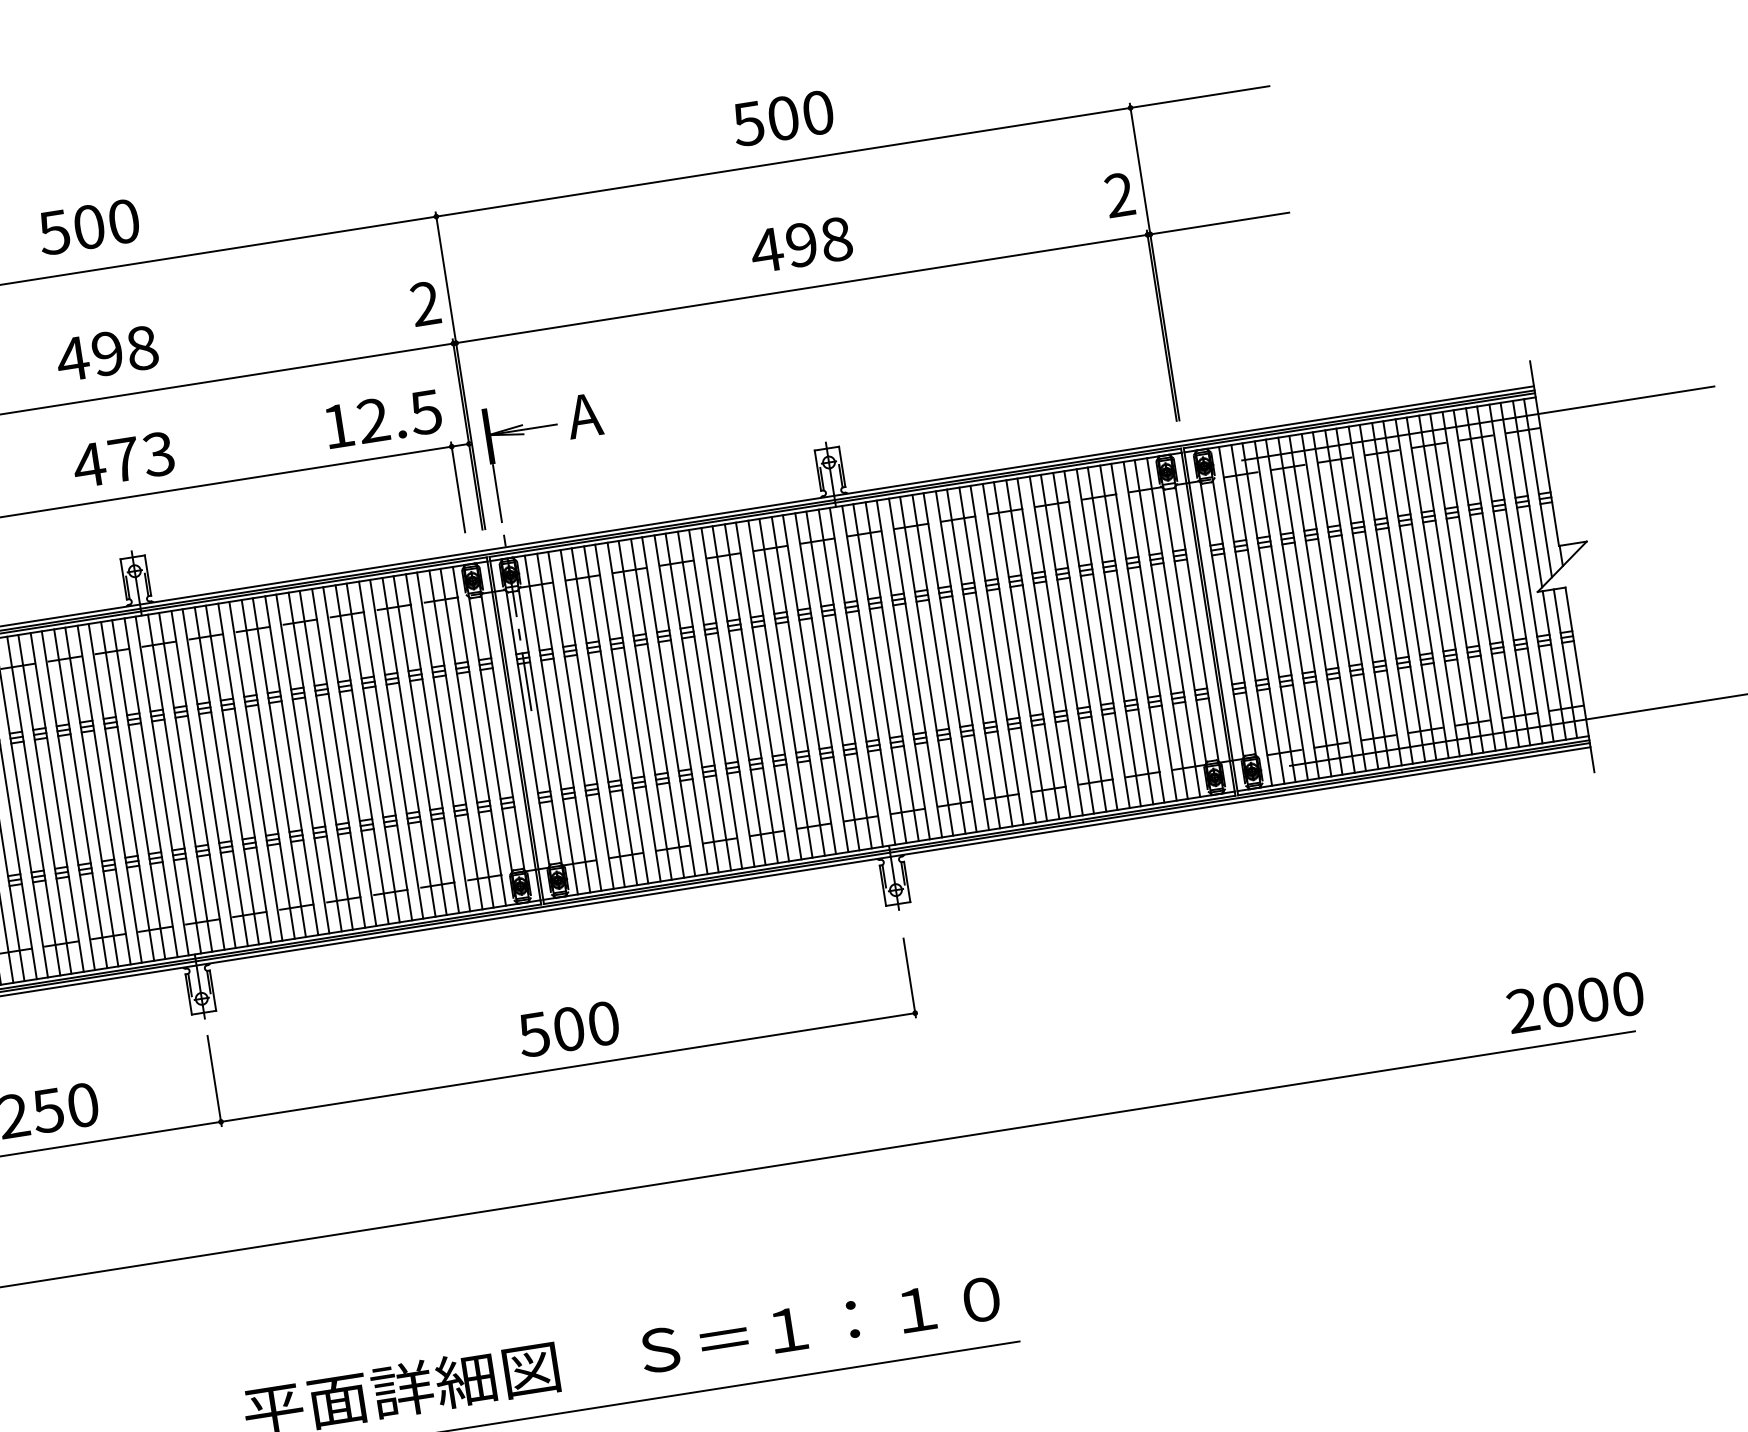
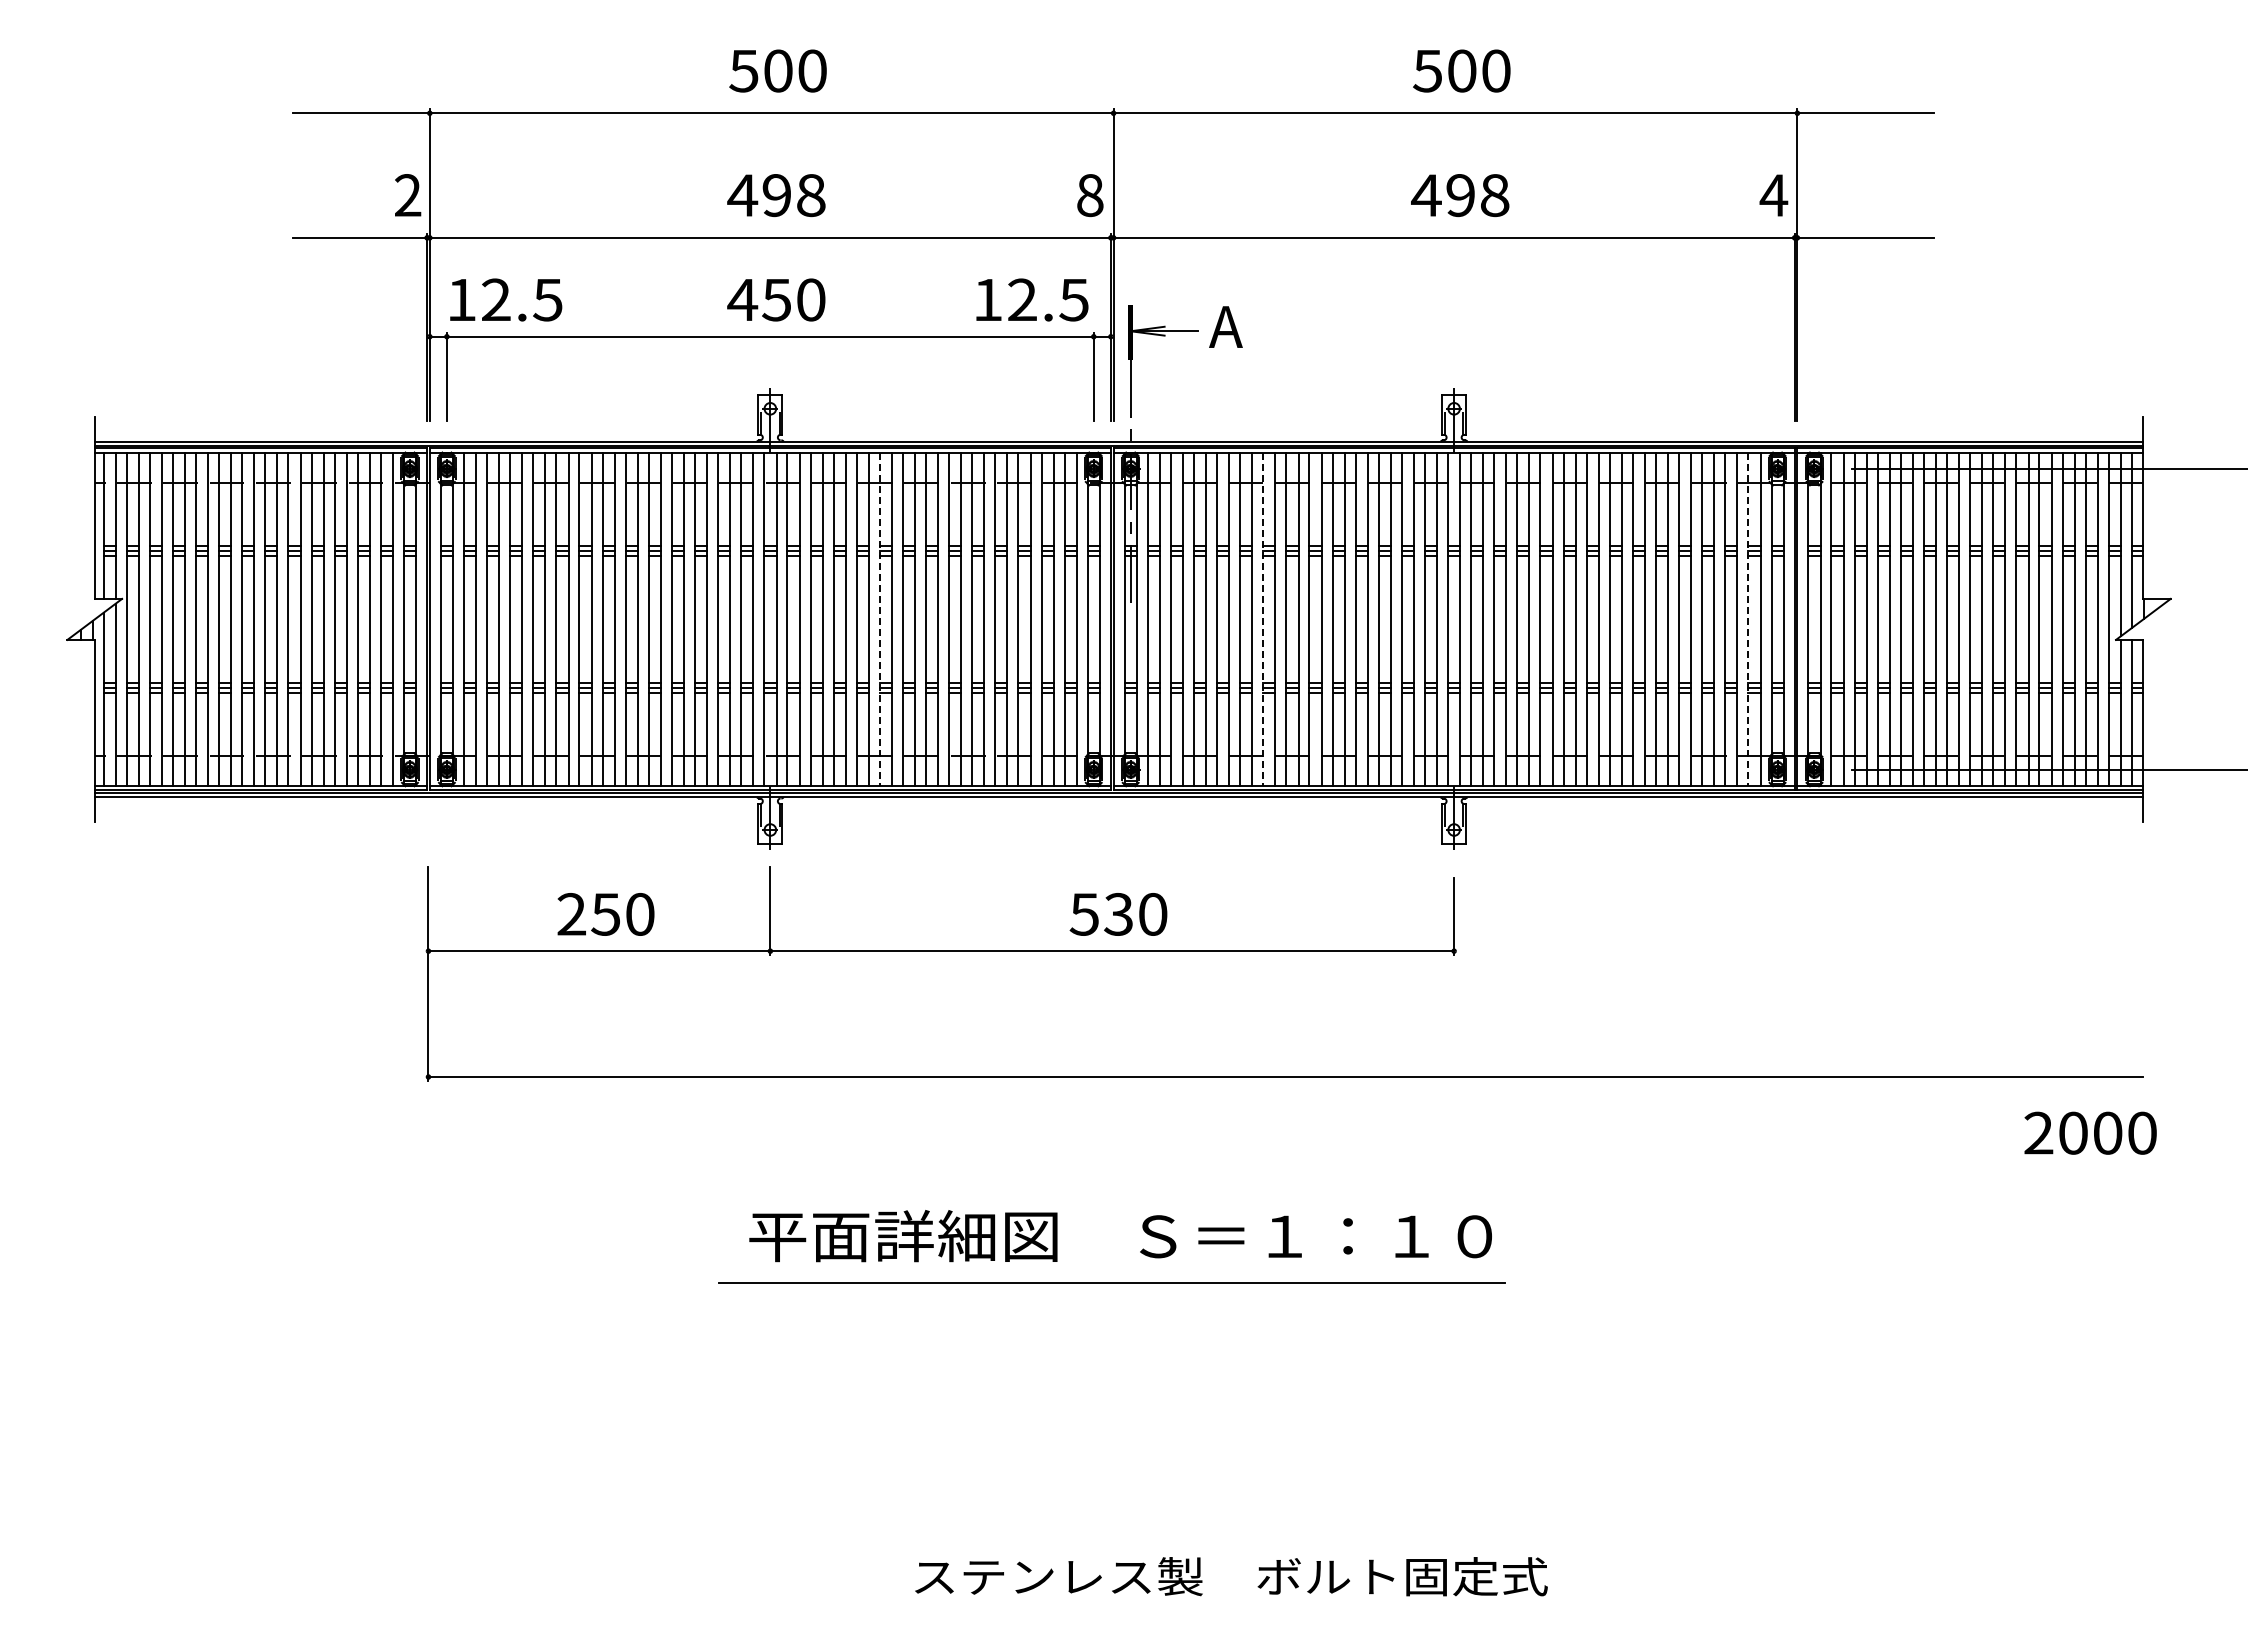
text: (1119, 195) -> (1773, 195), 2 -> 4
text: (425, 303) -> (1090, 195), 2 -> 8
text: (140, 456) -> (793, 299), 473 -> 450
line: (1161, 629) -> (1748, 619), solid -> dashed
line: (668, 706) -> (1263, 619), solid -> dashed
line: (279, 767) -> (879, 619), solid -> dashed
text: (1575, 1001) -> (2090, 1132), moved
text: (568, 1029) -> (1118, 914), 500 -> 530

